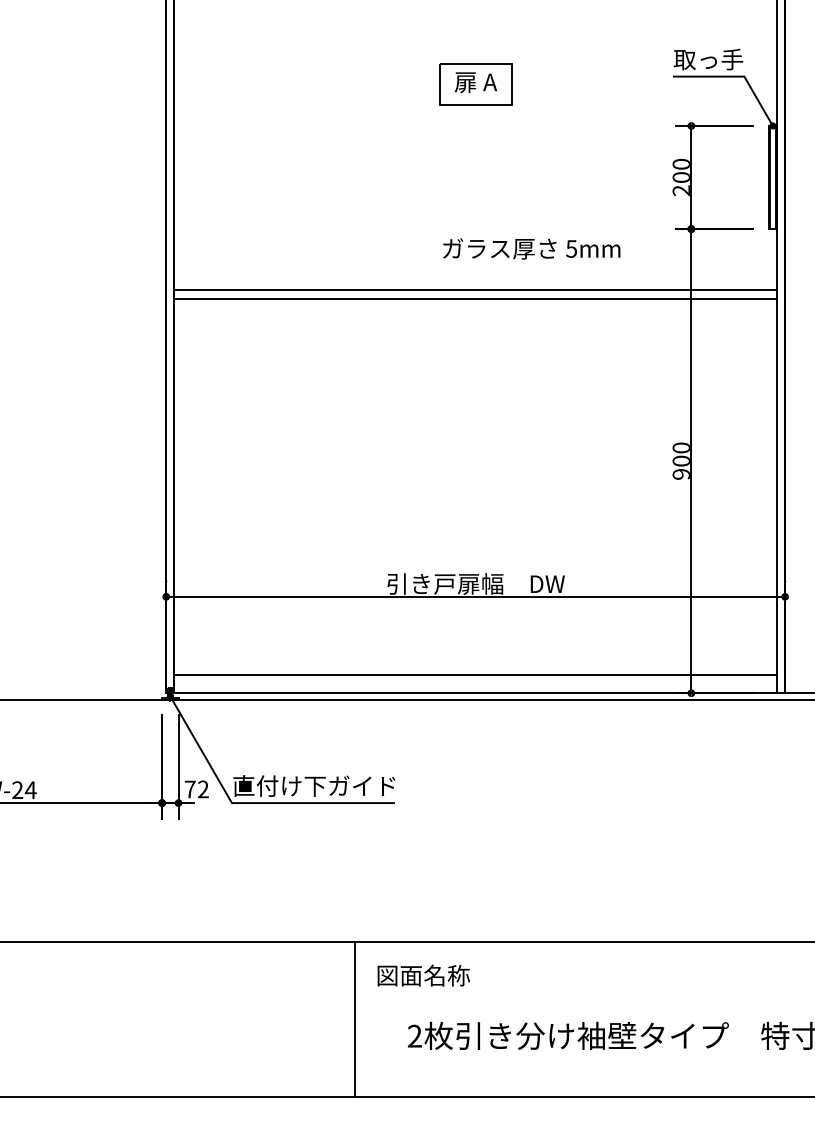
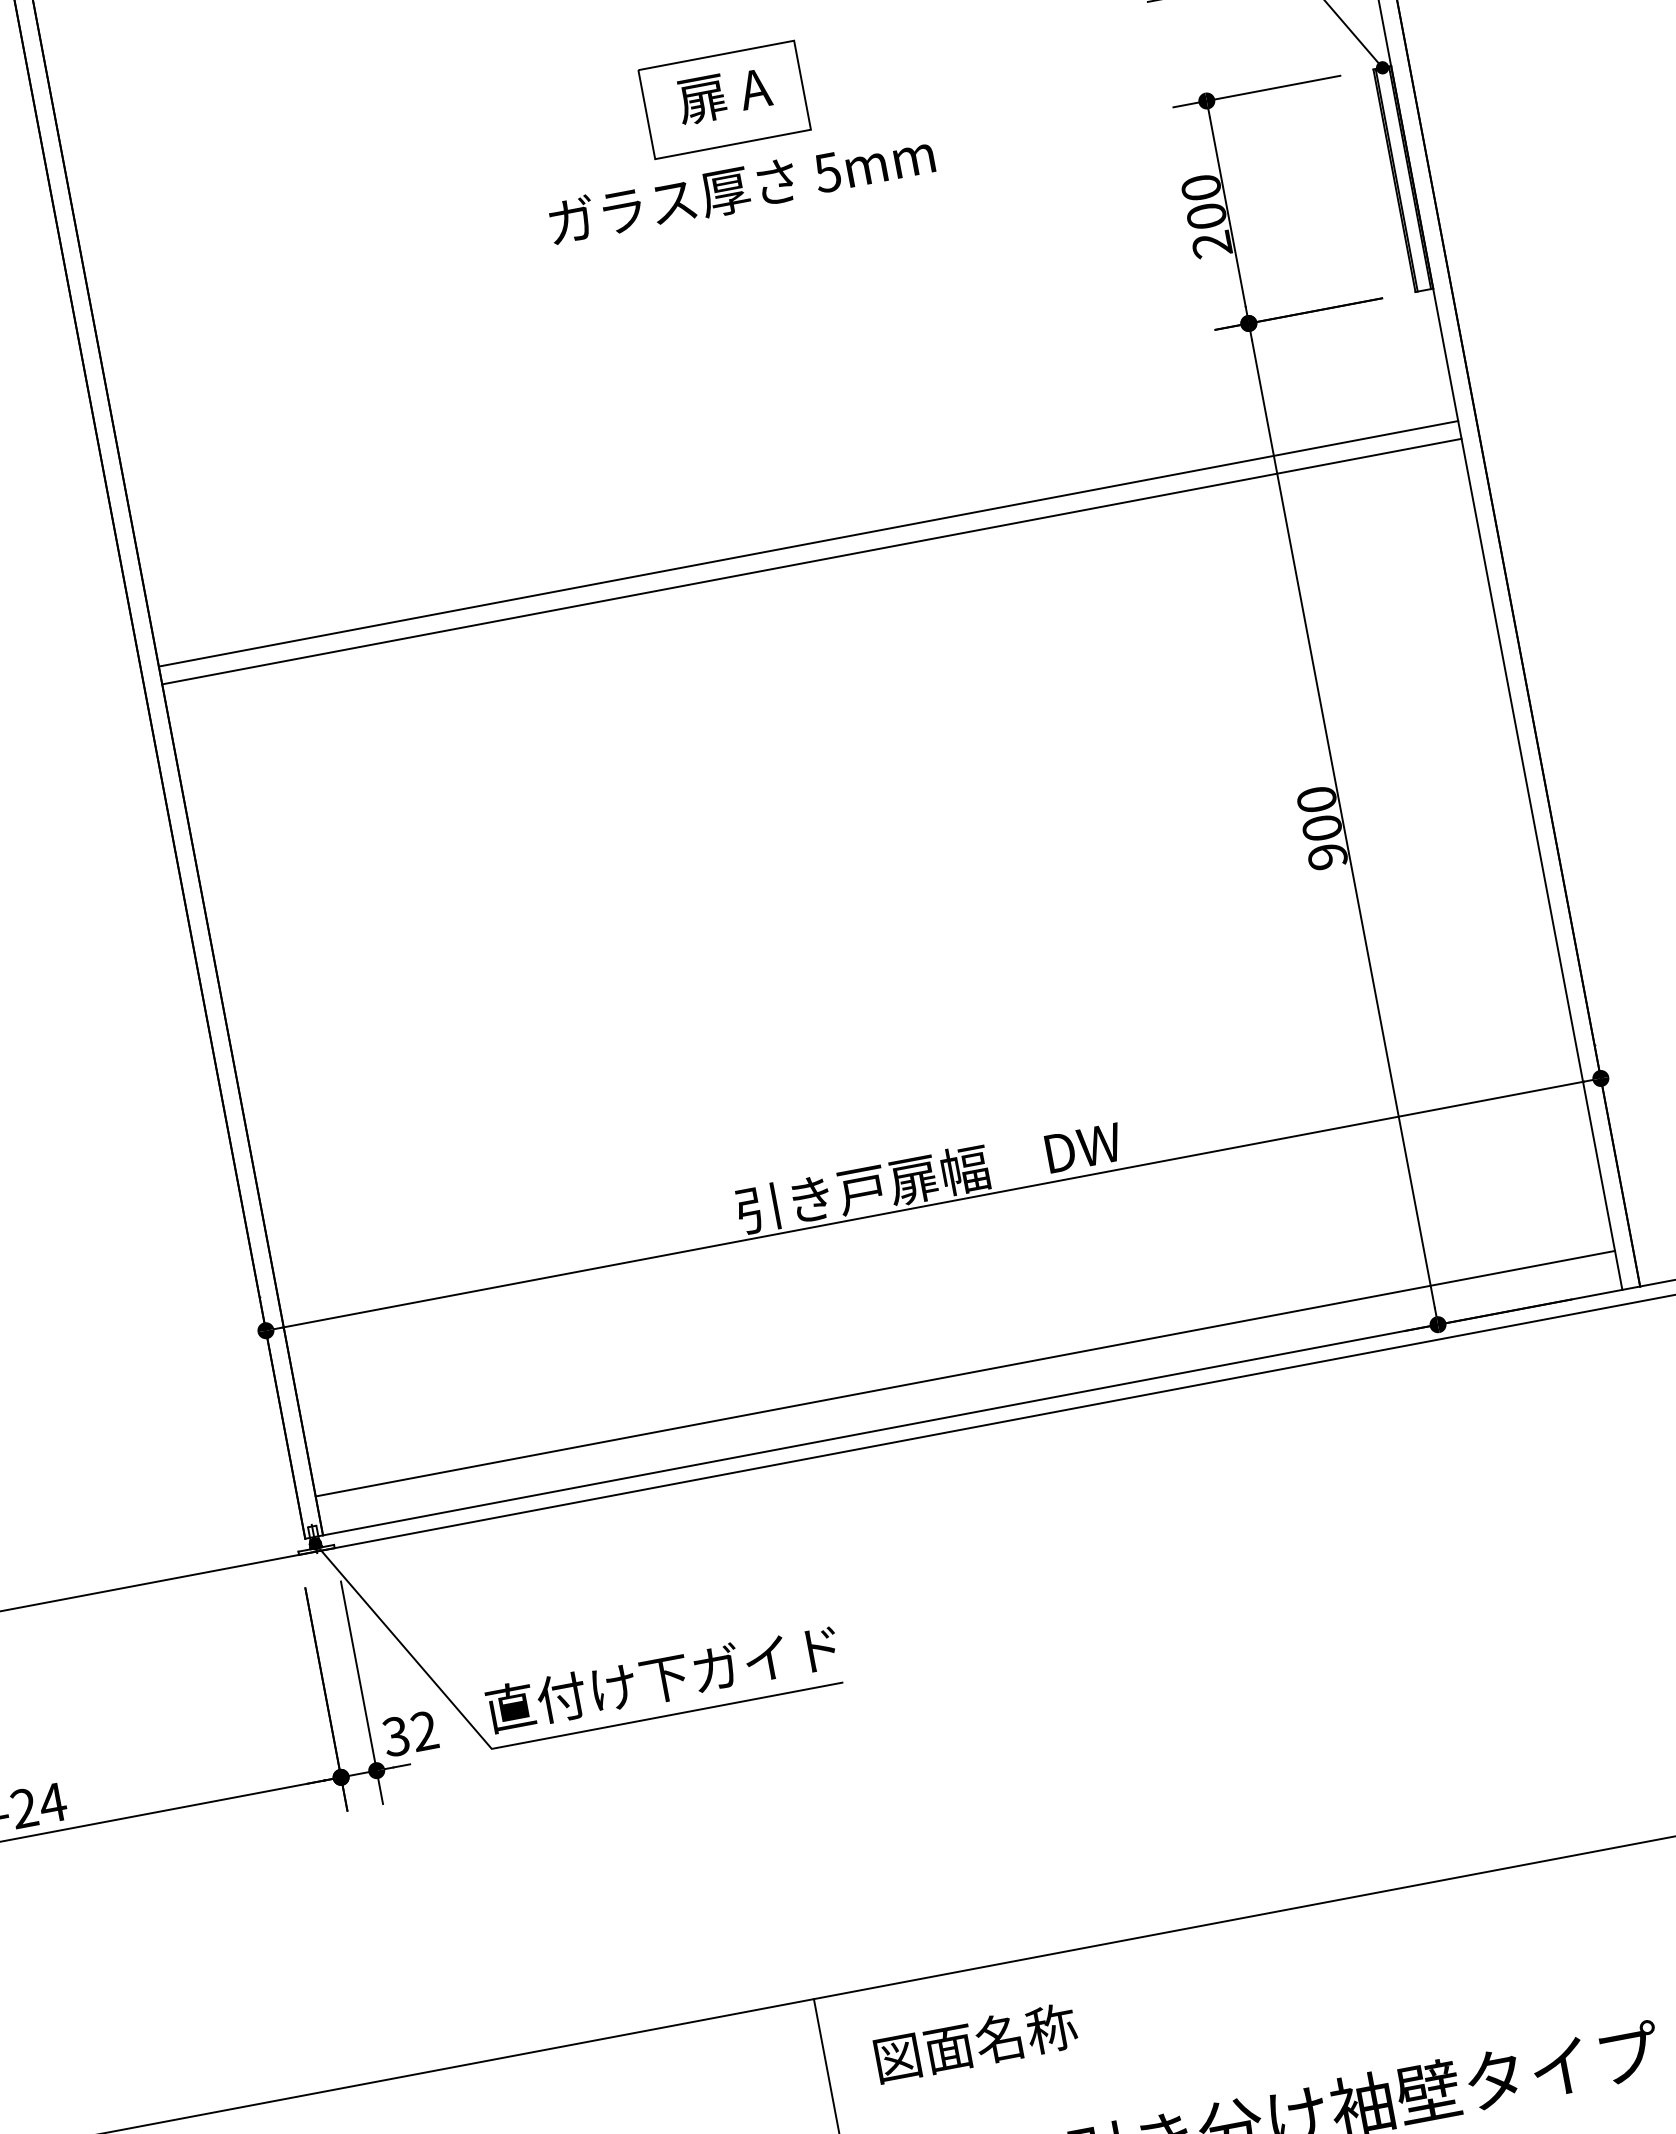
text: (531, 248) -> (740, 188), moved
text: (189, 789) -> (394, 1736), 72 -> 32

